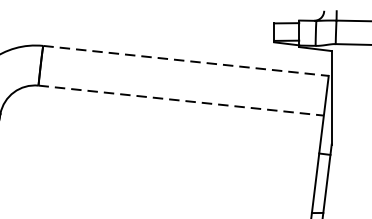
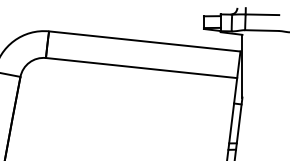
line: (187, 60) -> (145, 41), dashed -> solid
line: (182, 101) -> (142, 68), dashed -> solid

